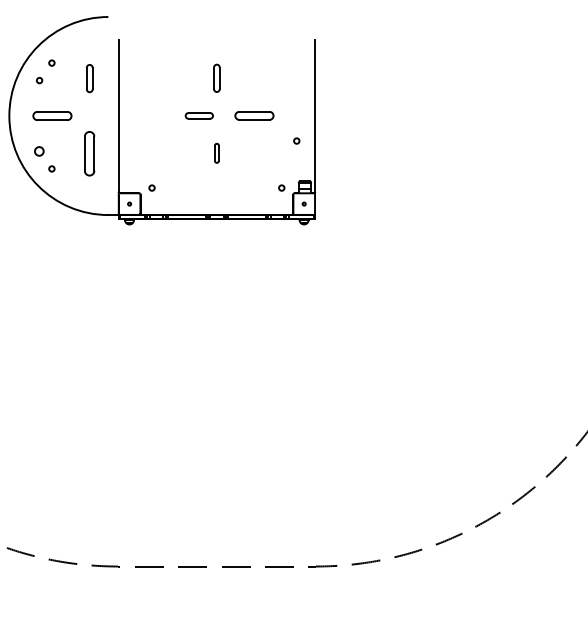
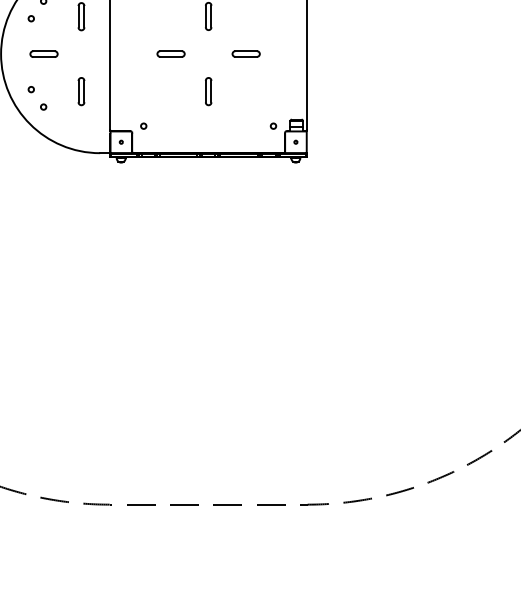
part: (51, 115) -> (43, 53), size x0.71
part: (198, 115) -> (170, 53), moved
part: (254, 115) -> (246, 53), size x0.71
circle: (296, 140) -> (288, 78), removed
circle: (39, 151) -> (31, 89), size x0.62
part: (89, 152) -> (81, 90), size x0.62
part: (216, 152) -> (208, 90), size x1.43

